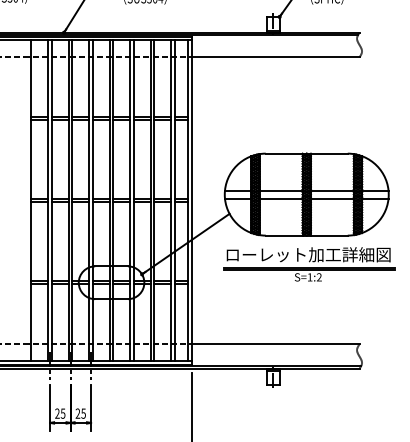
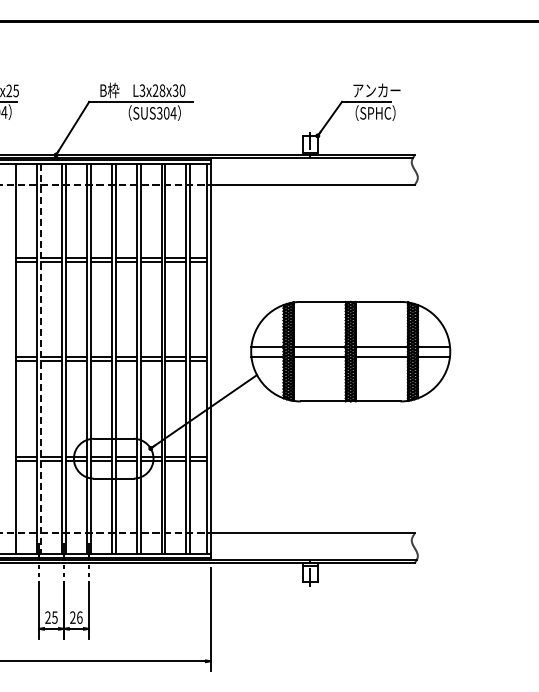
line: (52, 201) -> (41, 359), solid -> dashed
part: (309, 264) -> (353, 436), removed
text: (83, 413) -> (79, 617), 25 -> 26

